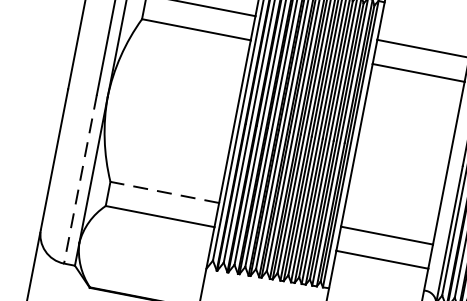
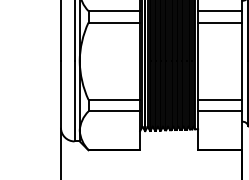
line: (80, 179) -> (74, 101), dashed -> solid
line: (165, 191) -> (114, 99), dashed -> solid

